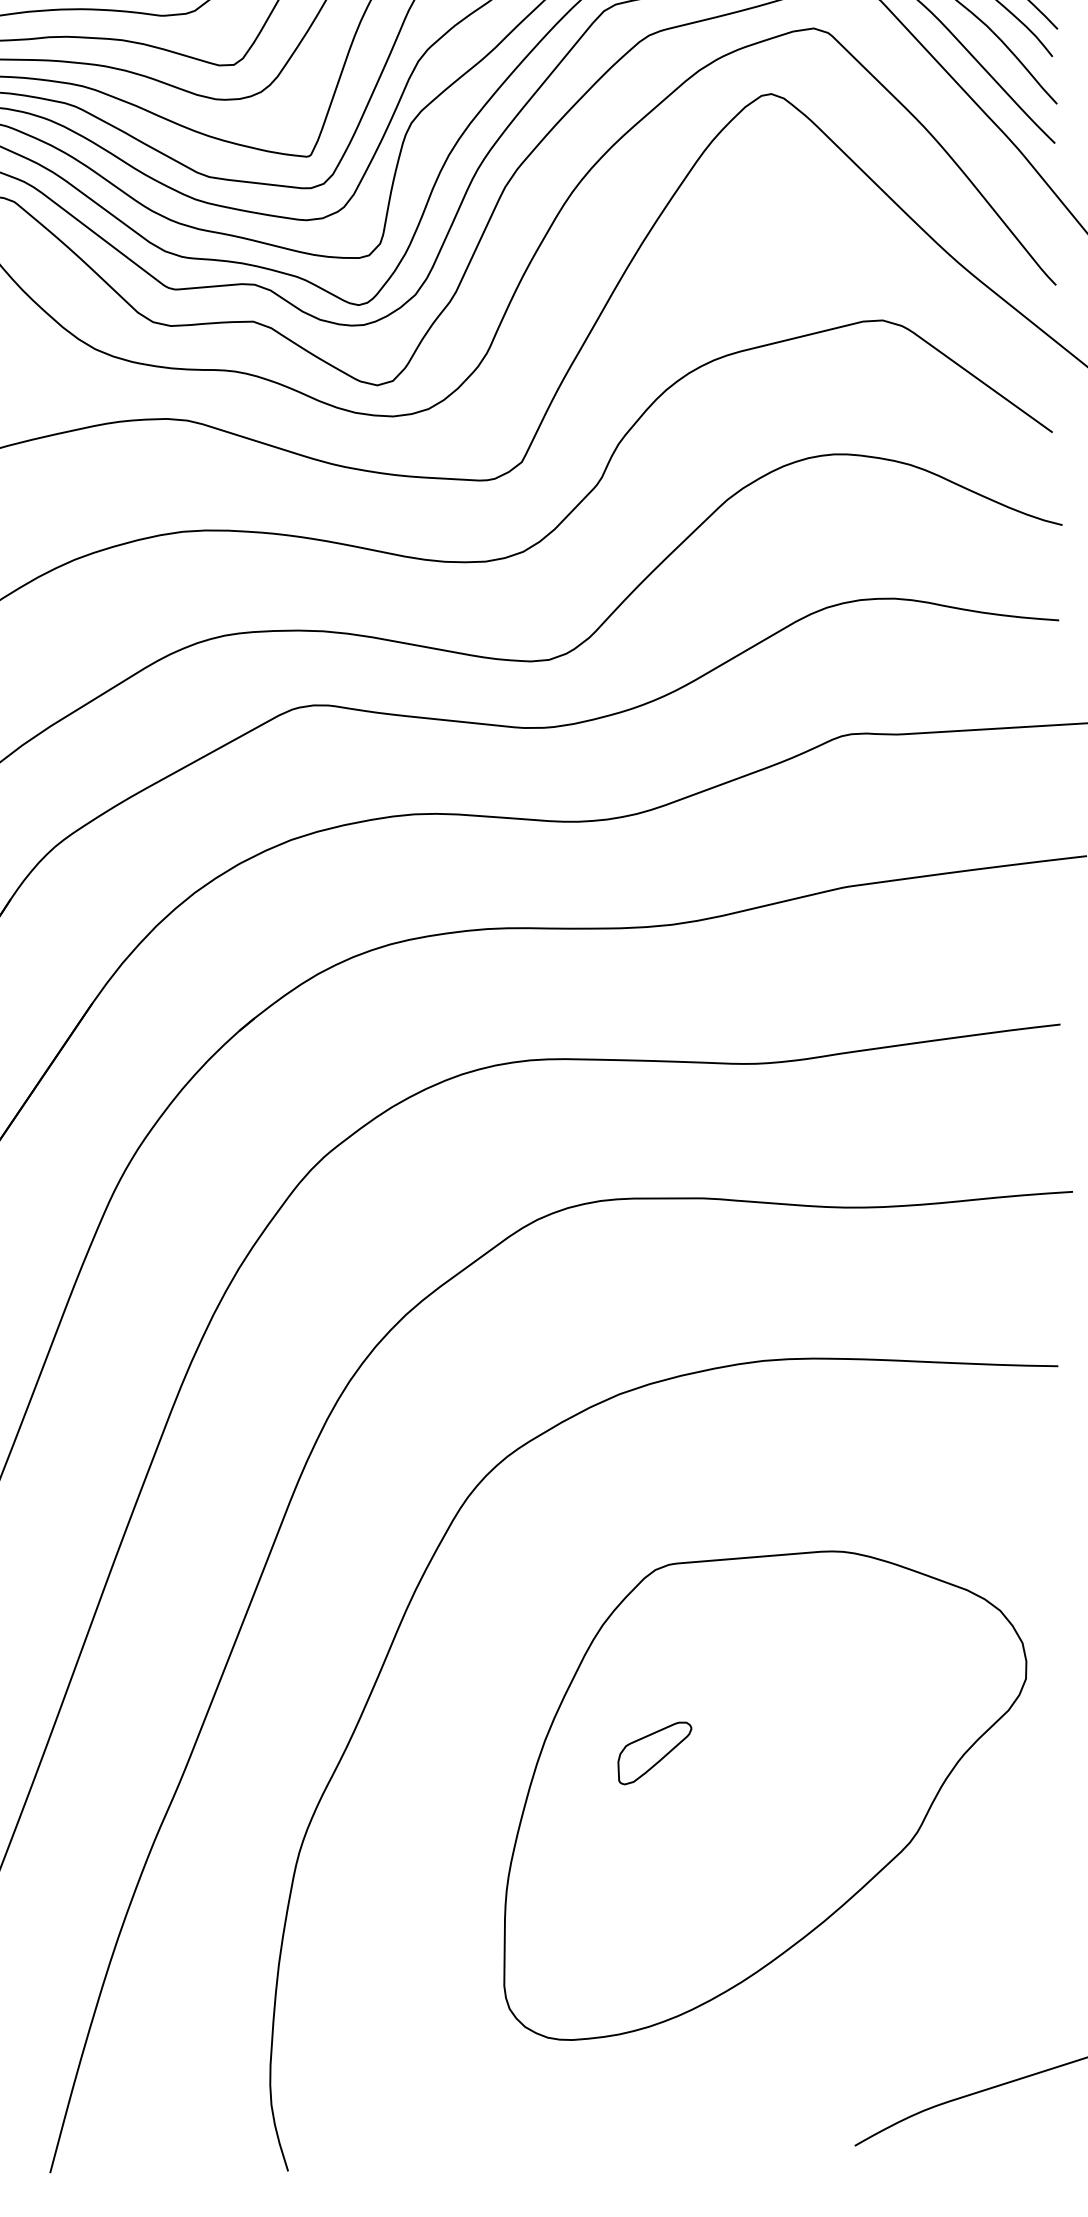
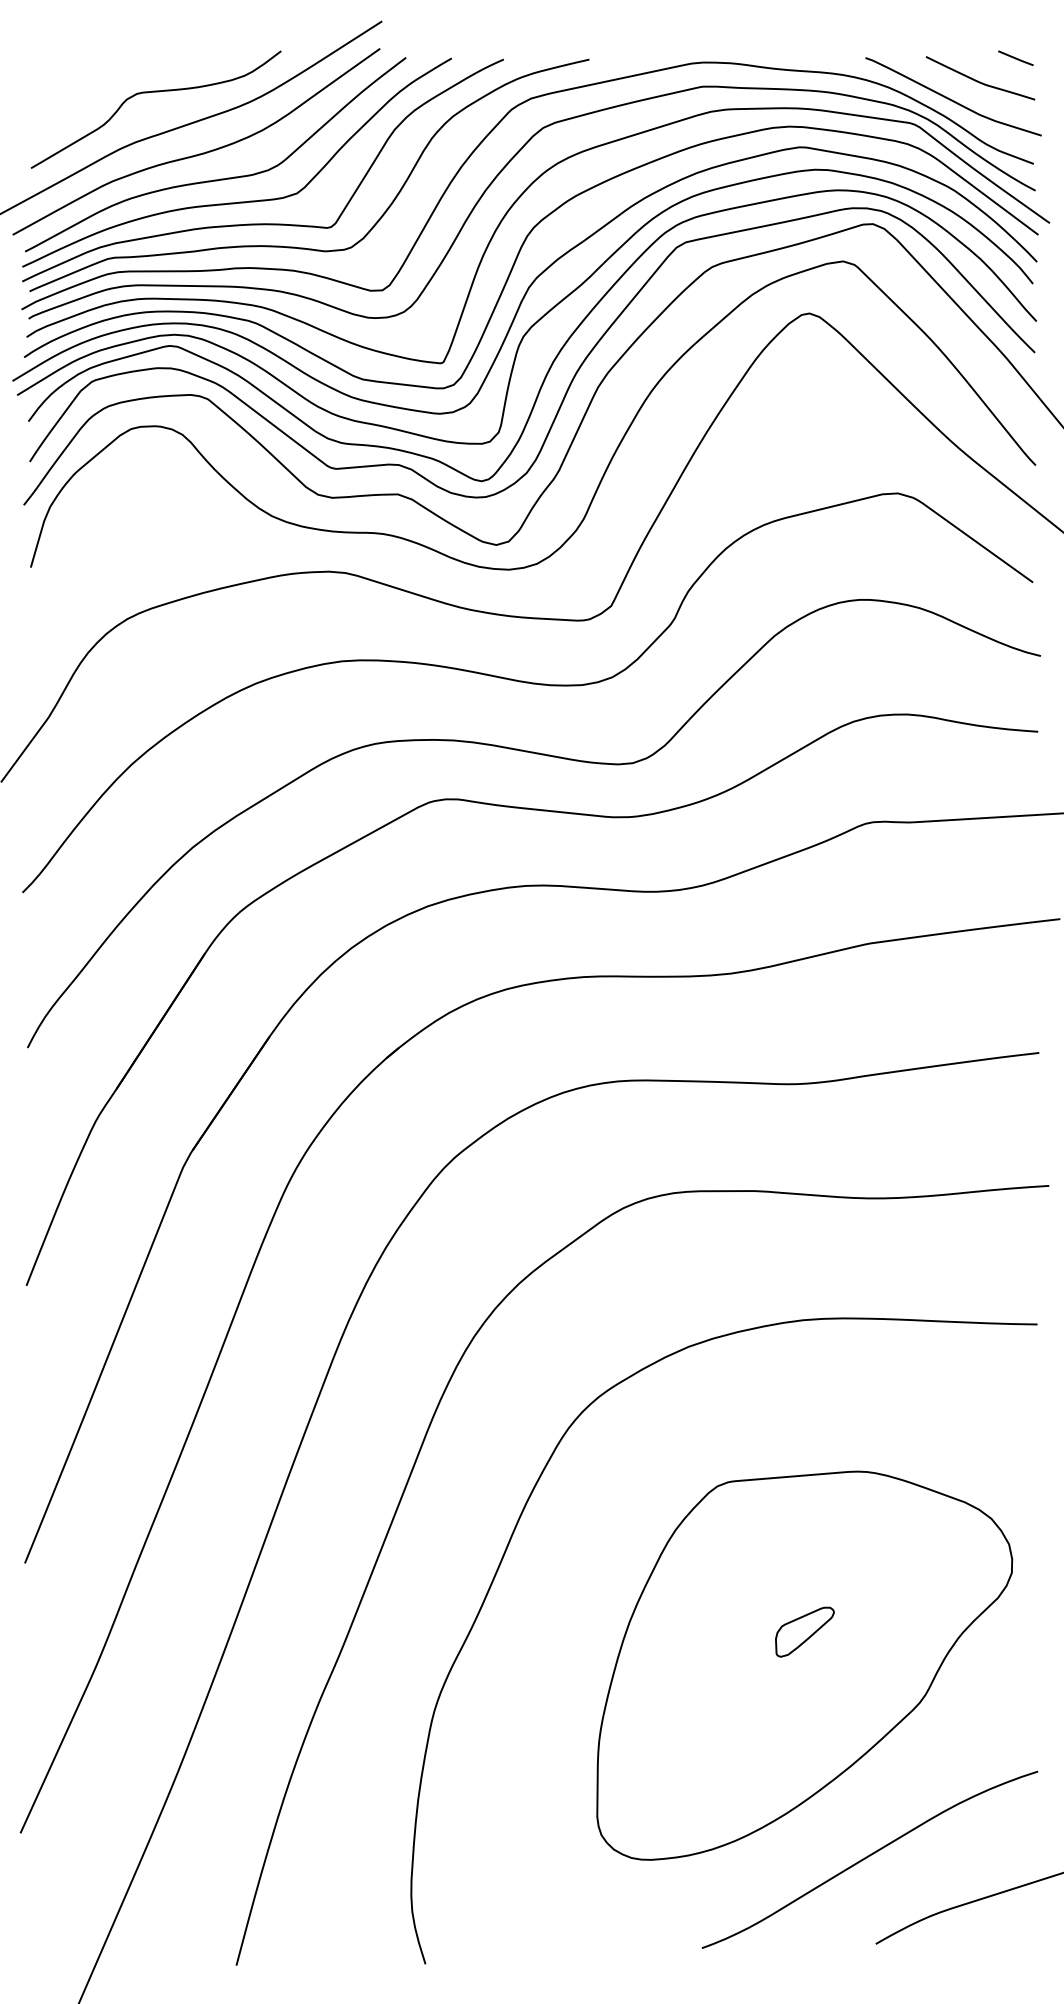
part: (654, 1752) -> (804, 1631), moved
curve: (845, 2036) -> (868, 1857), added

